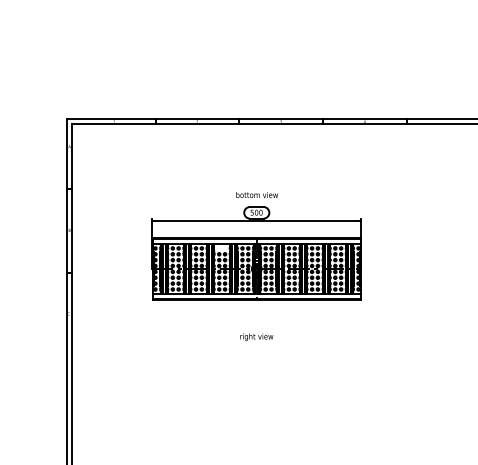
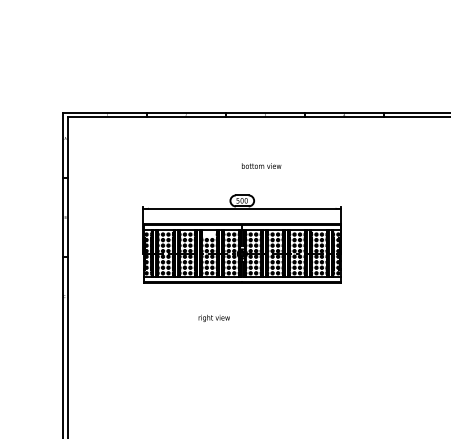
text: (257, 194) -> (261, 165), moved
text: (255, 336) -> (213, 317), moved

